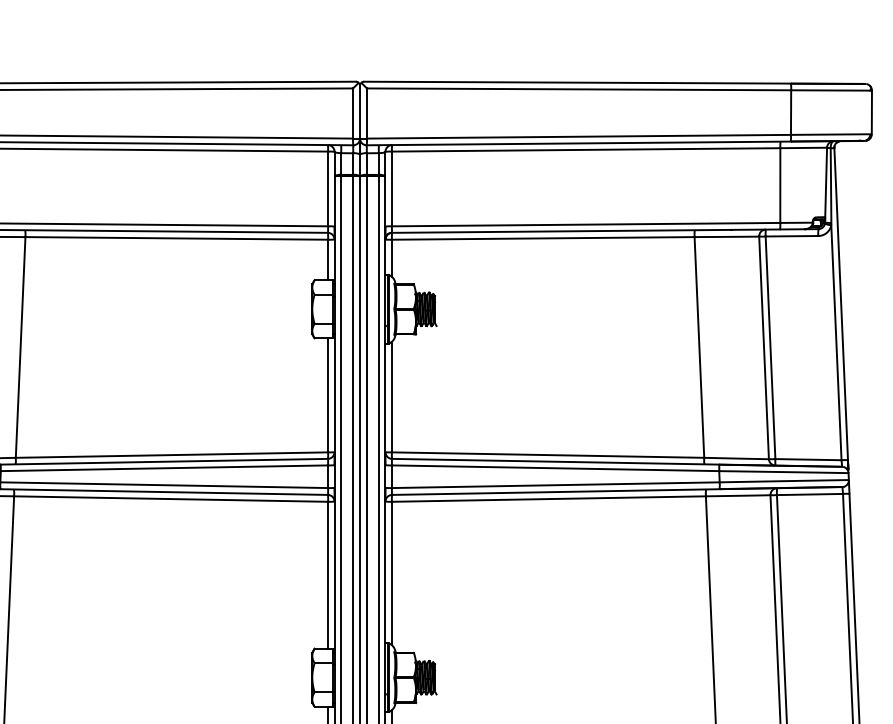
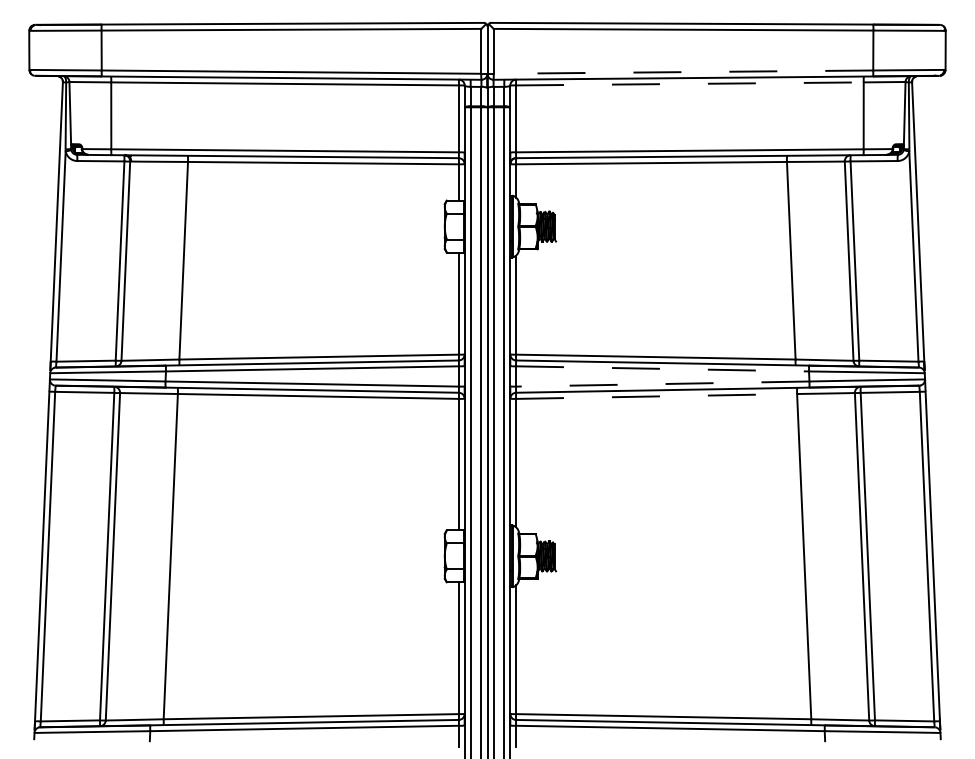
line: (578, 137) -> (683, 72), solid -> dashed
line: (585, 149) -> (689, 83), solid -> dashed
line: (556, 467) -> (663, 368), solid -> dashed
line: (555, 485) -> (662, 384), solid -> dashed
line: (548, 499) -> (656, 396), solid -> dashed

